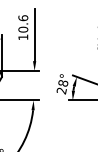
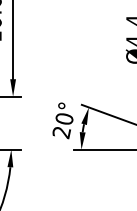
text: (63, 83) -> (64, 119), 28° -> 20°

